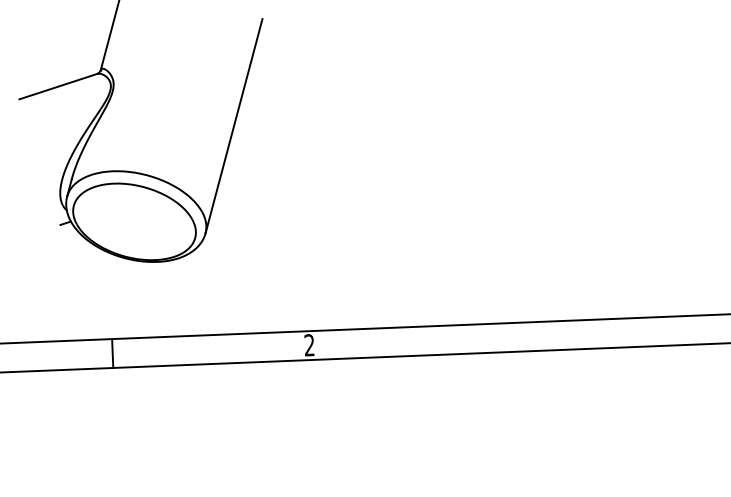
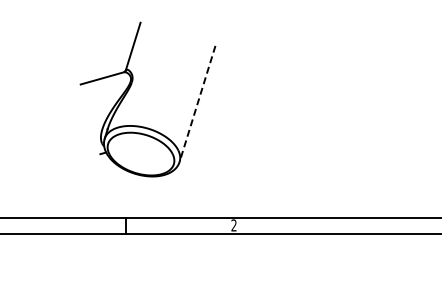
line: (233, 125) -> (197, 103), solid -> dashed

